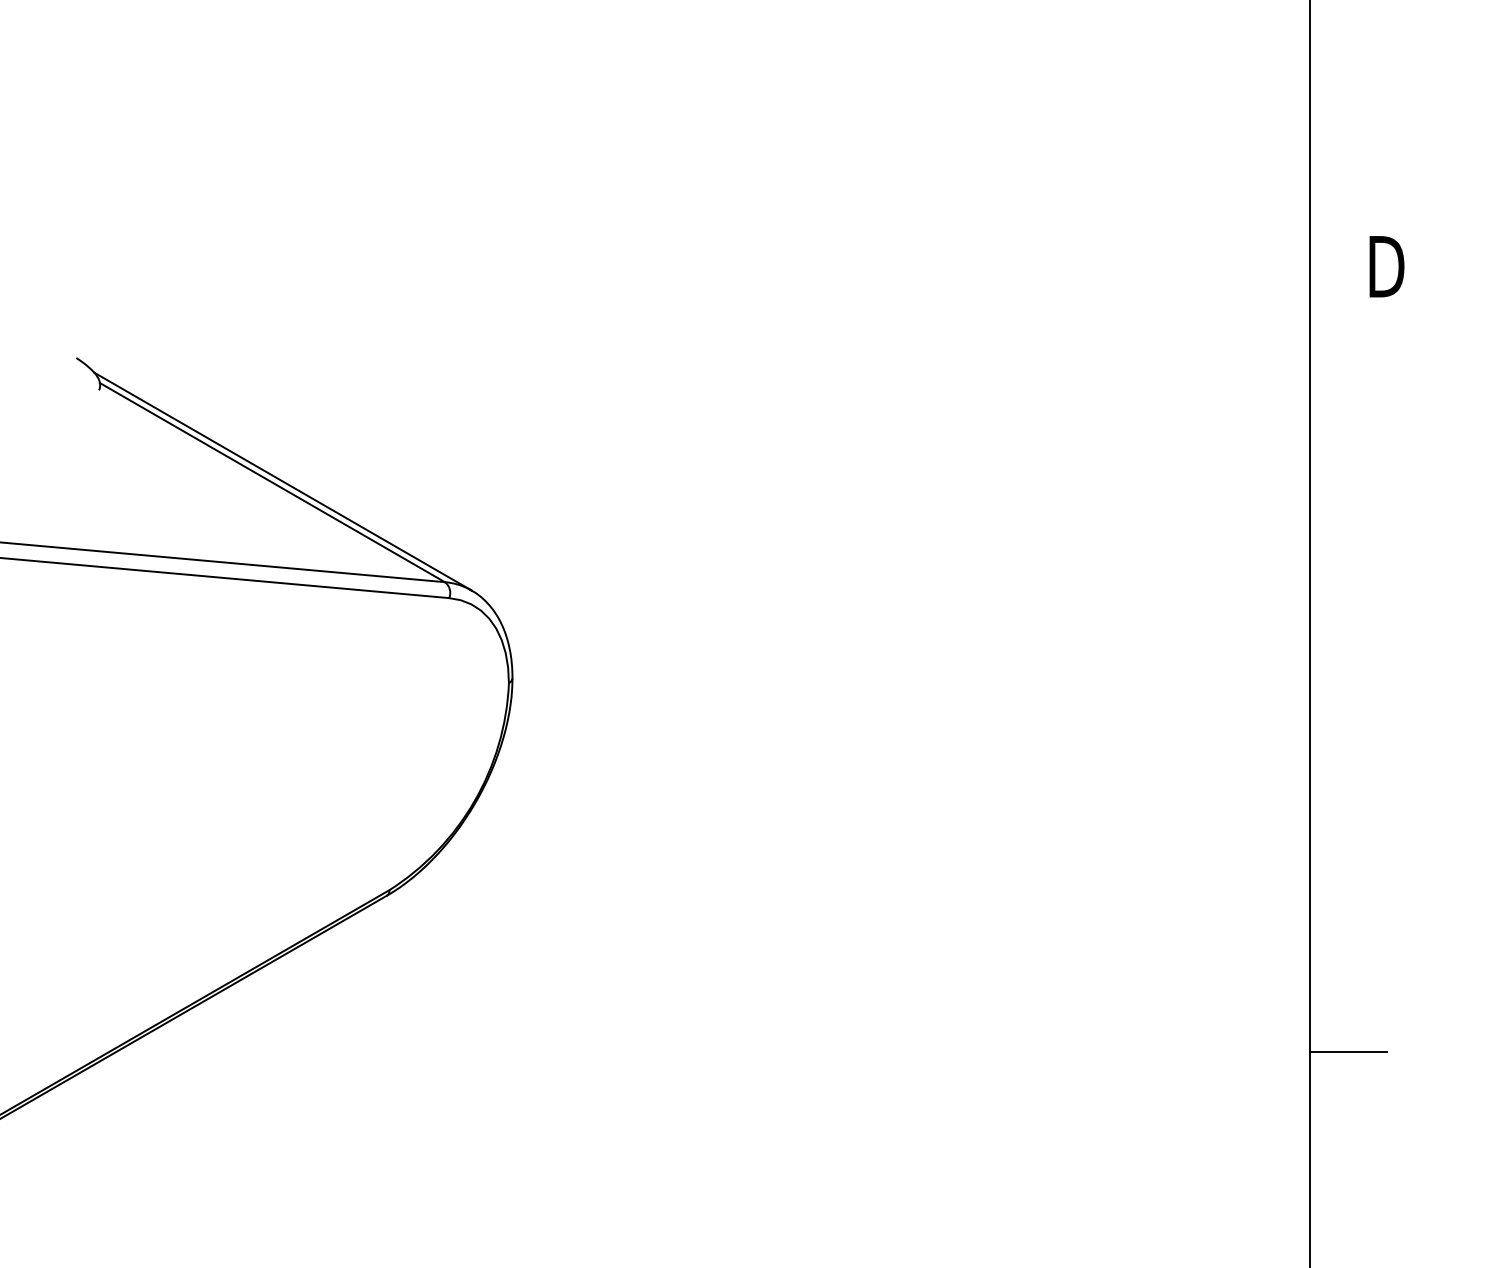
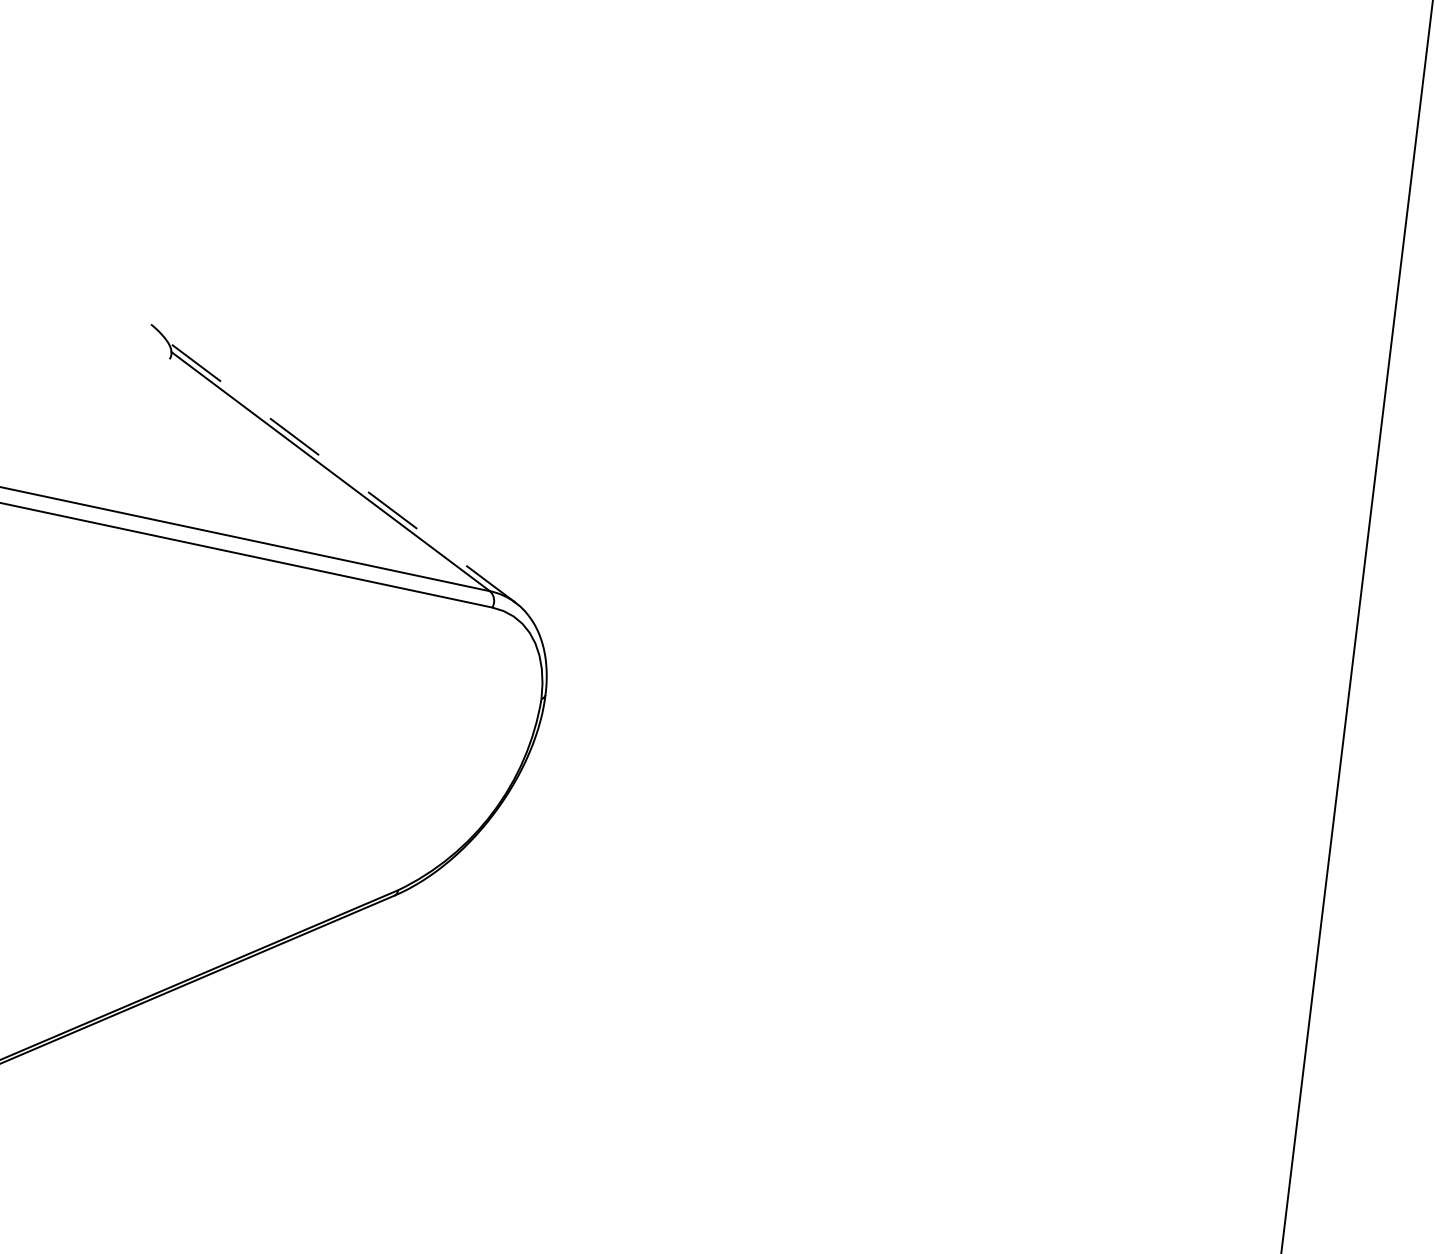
line: (282, 481) -> (340, 471), solid -> dashed
line: (1347, 1052) -> (1329, 1166), removed

